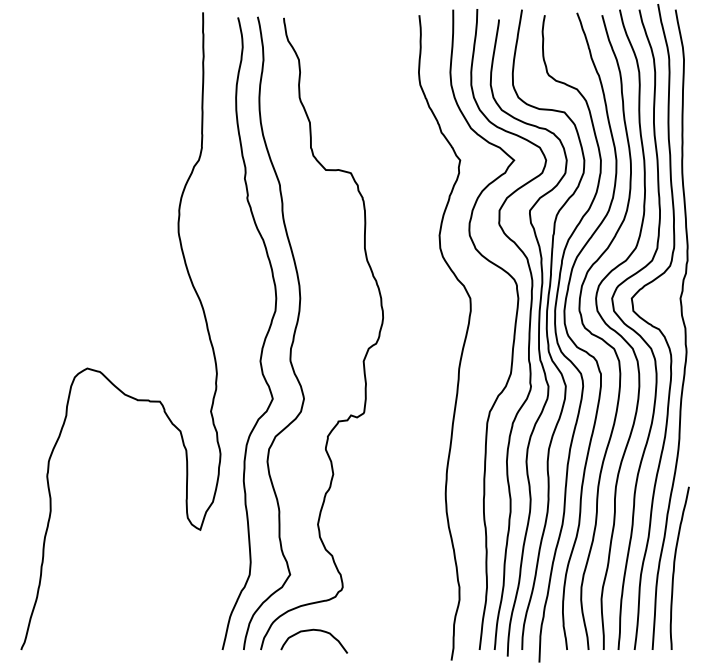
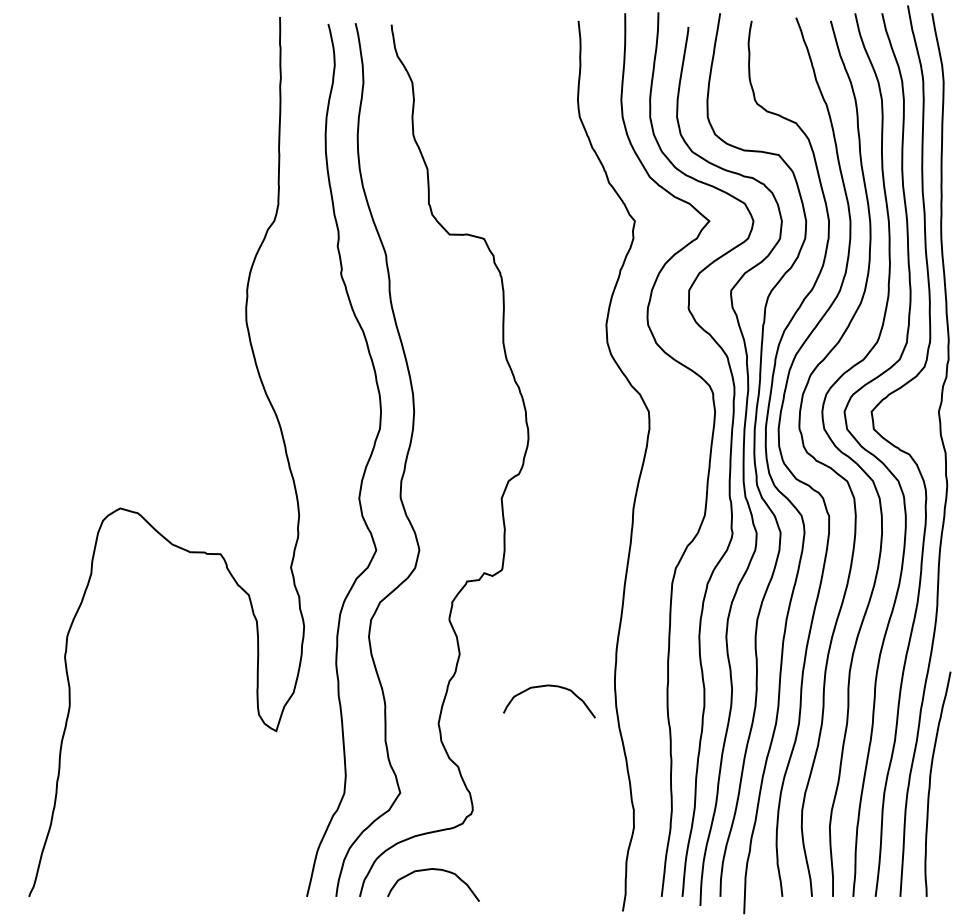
curve: (401, 498) -> (553, 687), added

